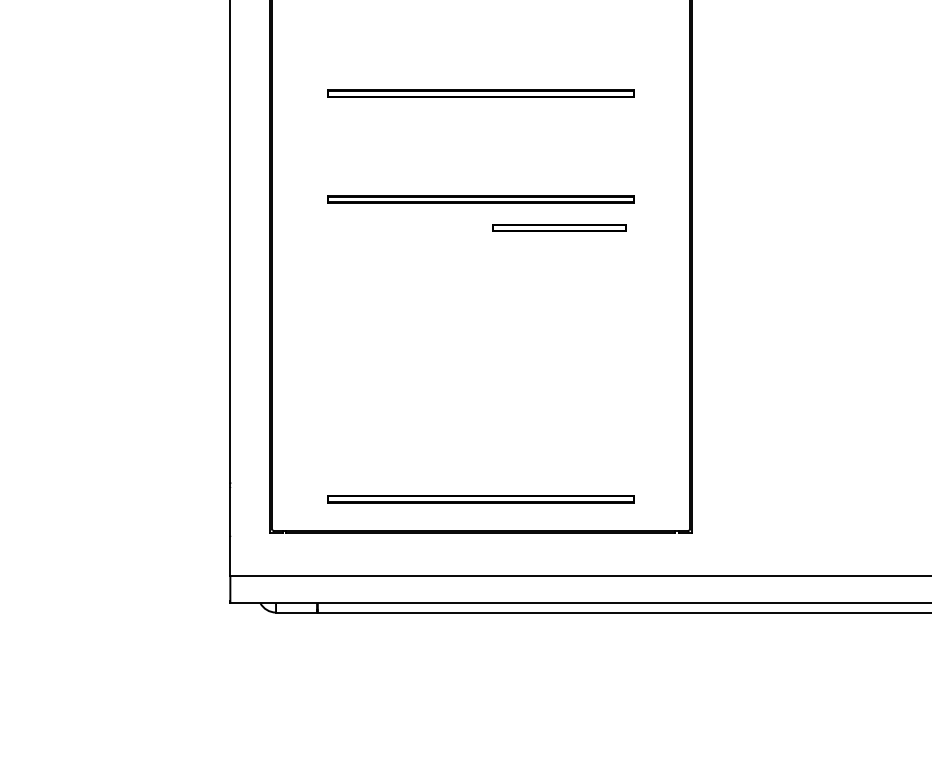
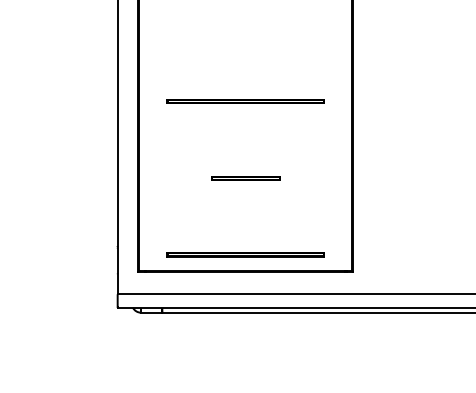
part: (480, 93) -> (245, 47), removed
line: (559, 226) -> (245, 177), moved

